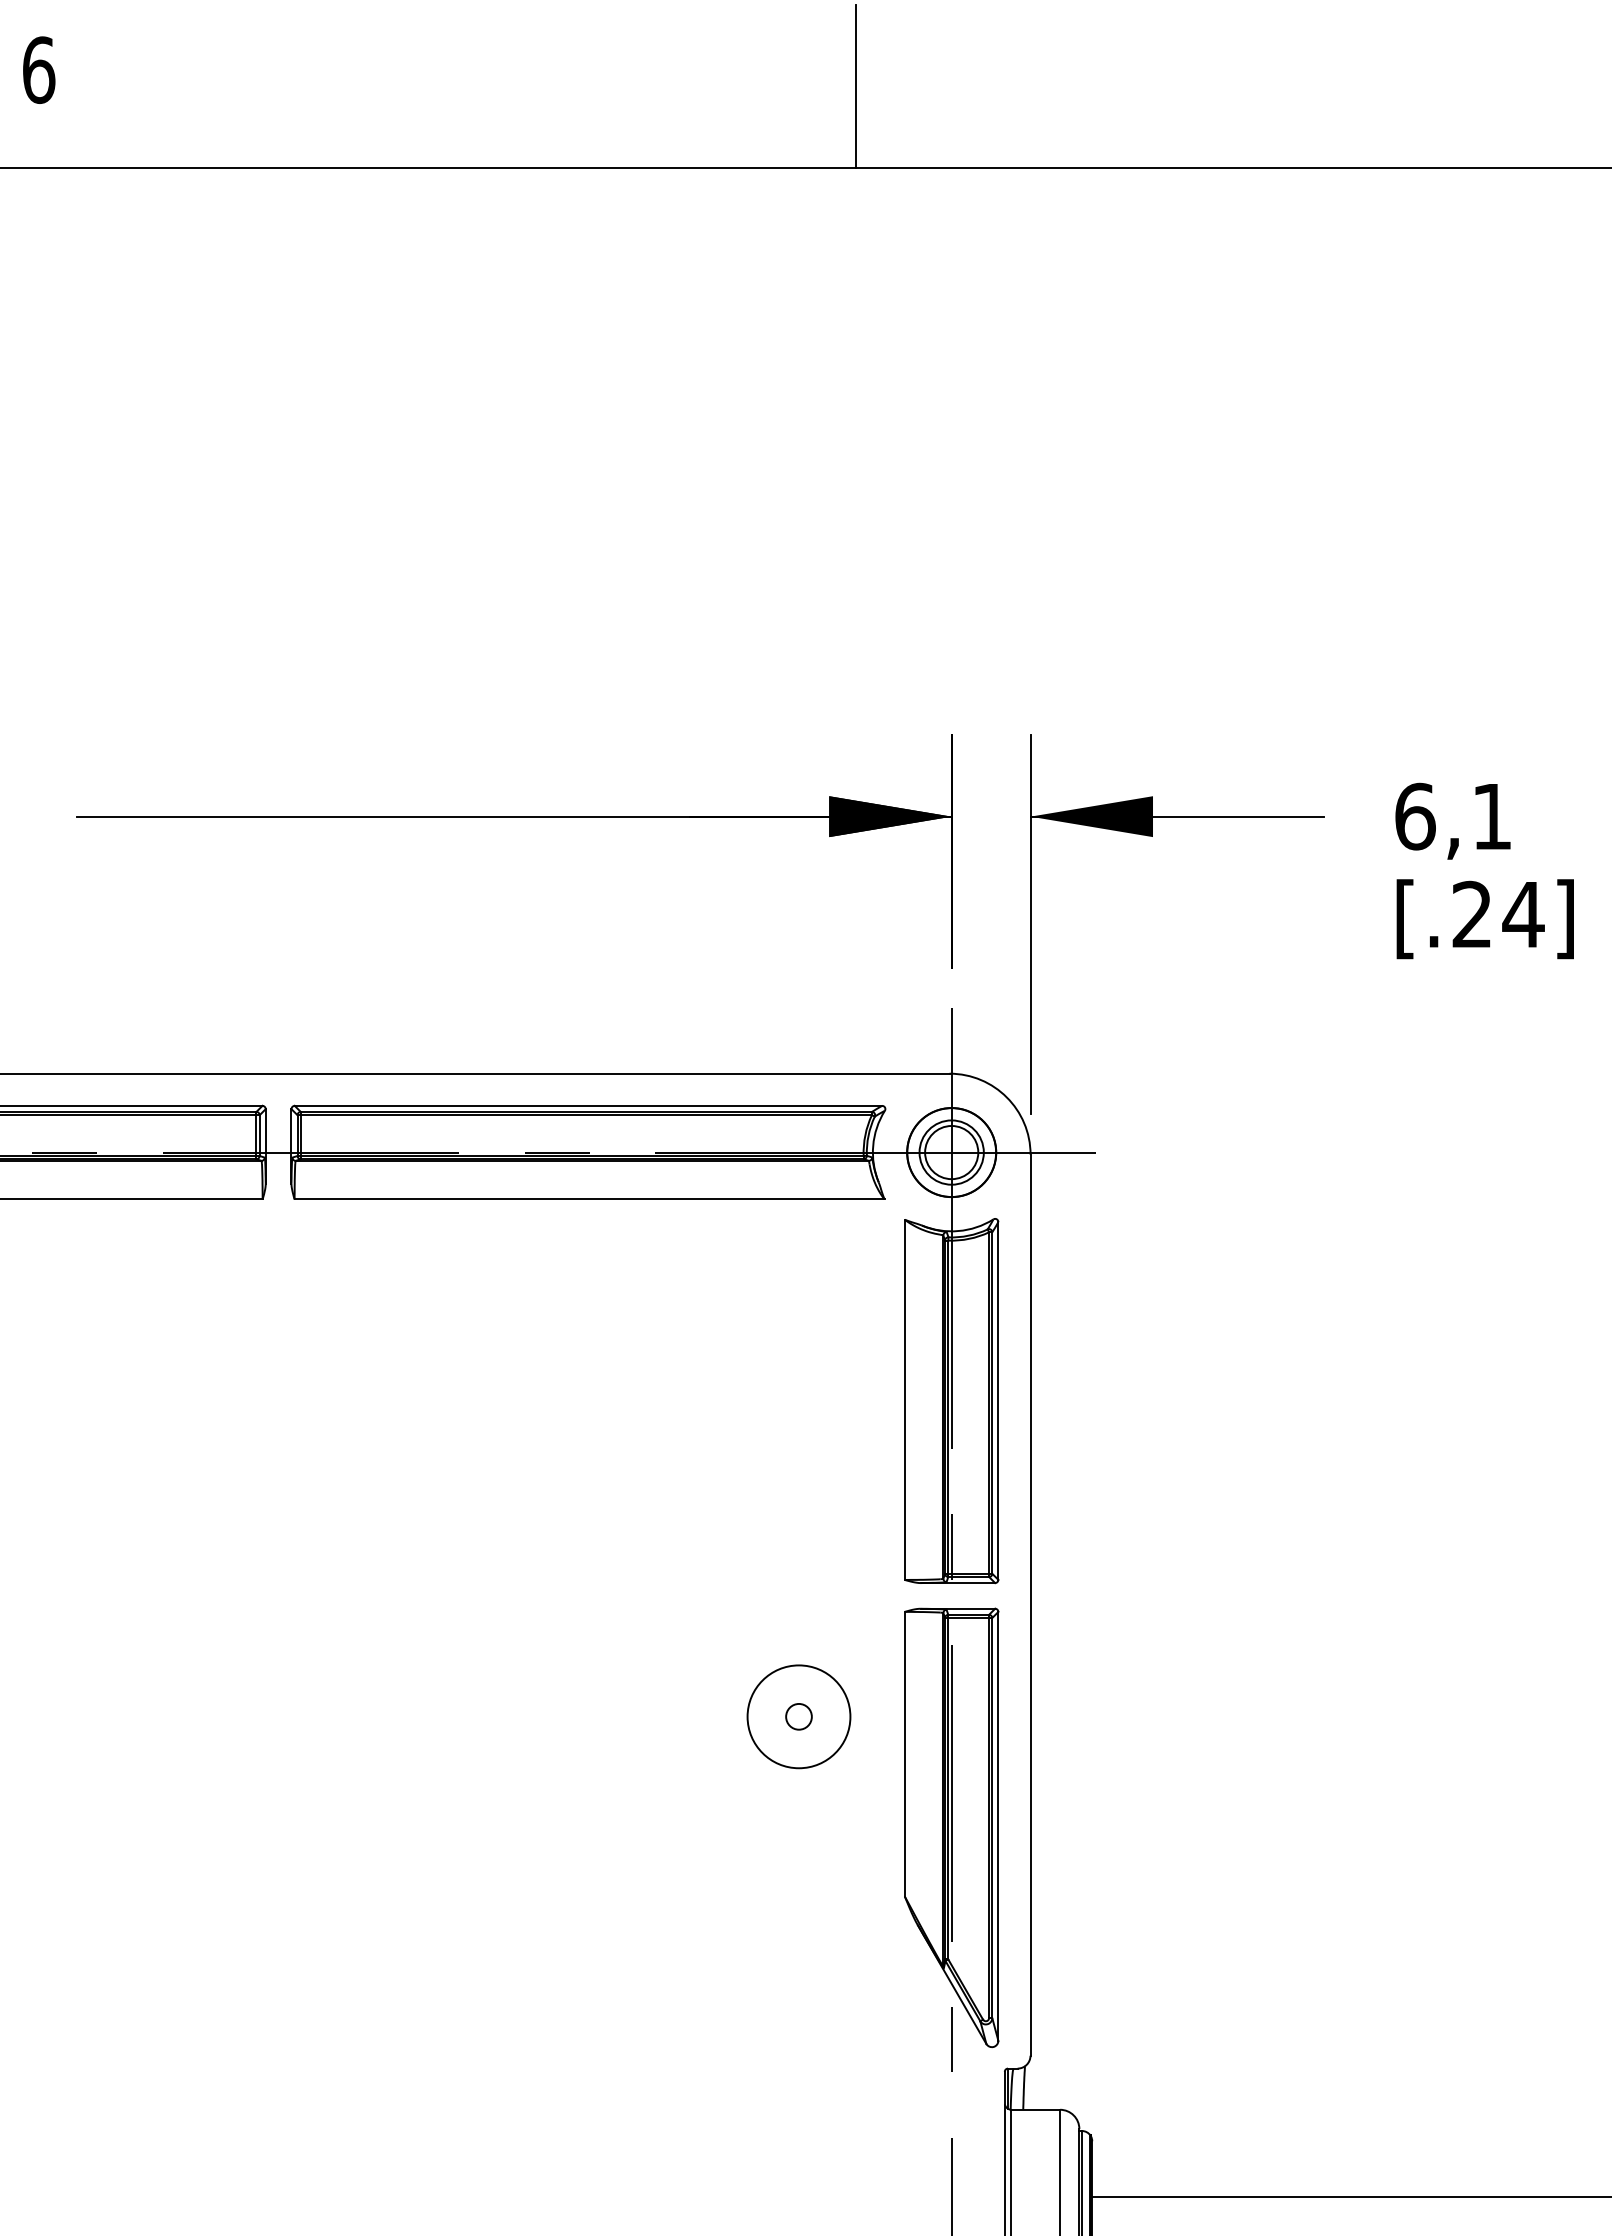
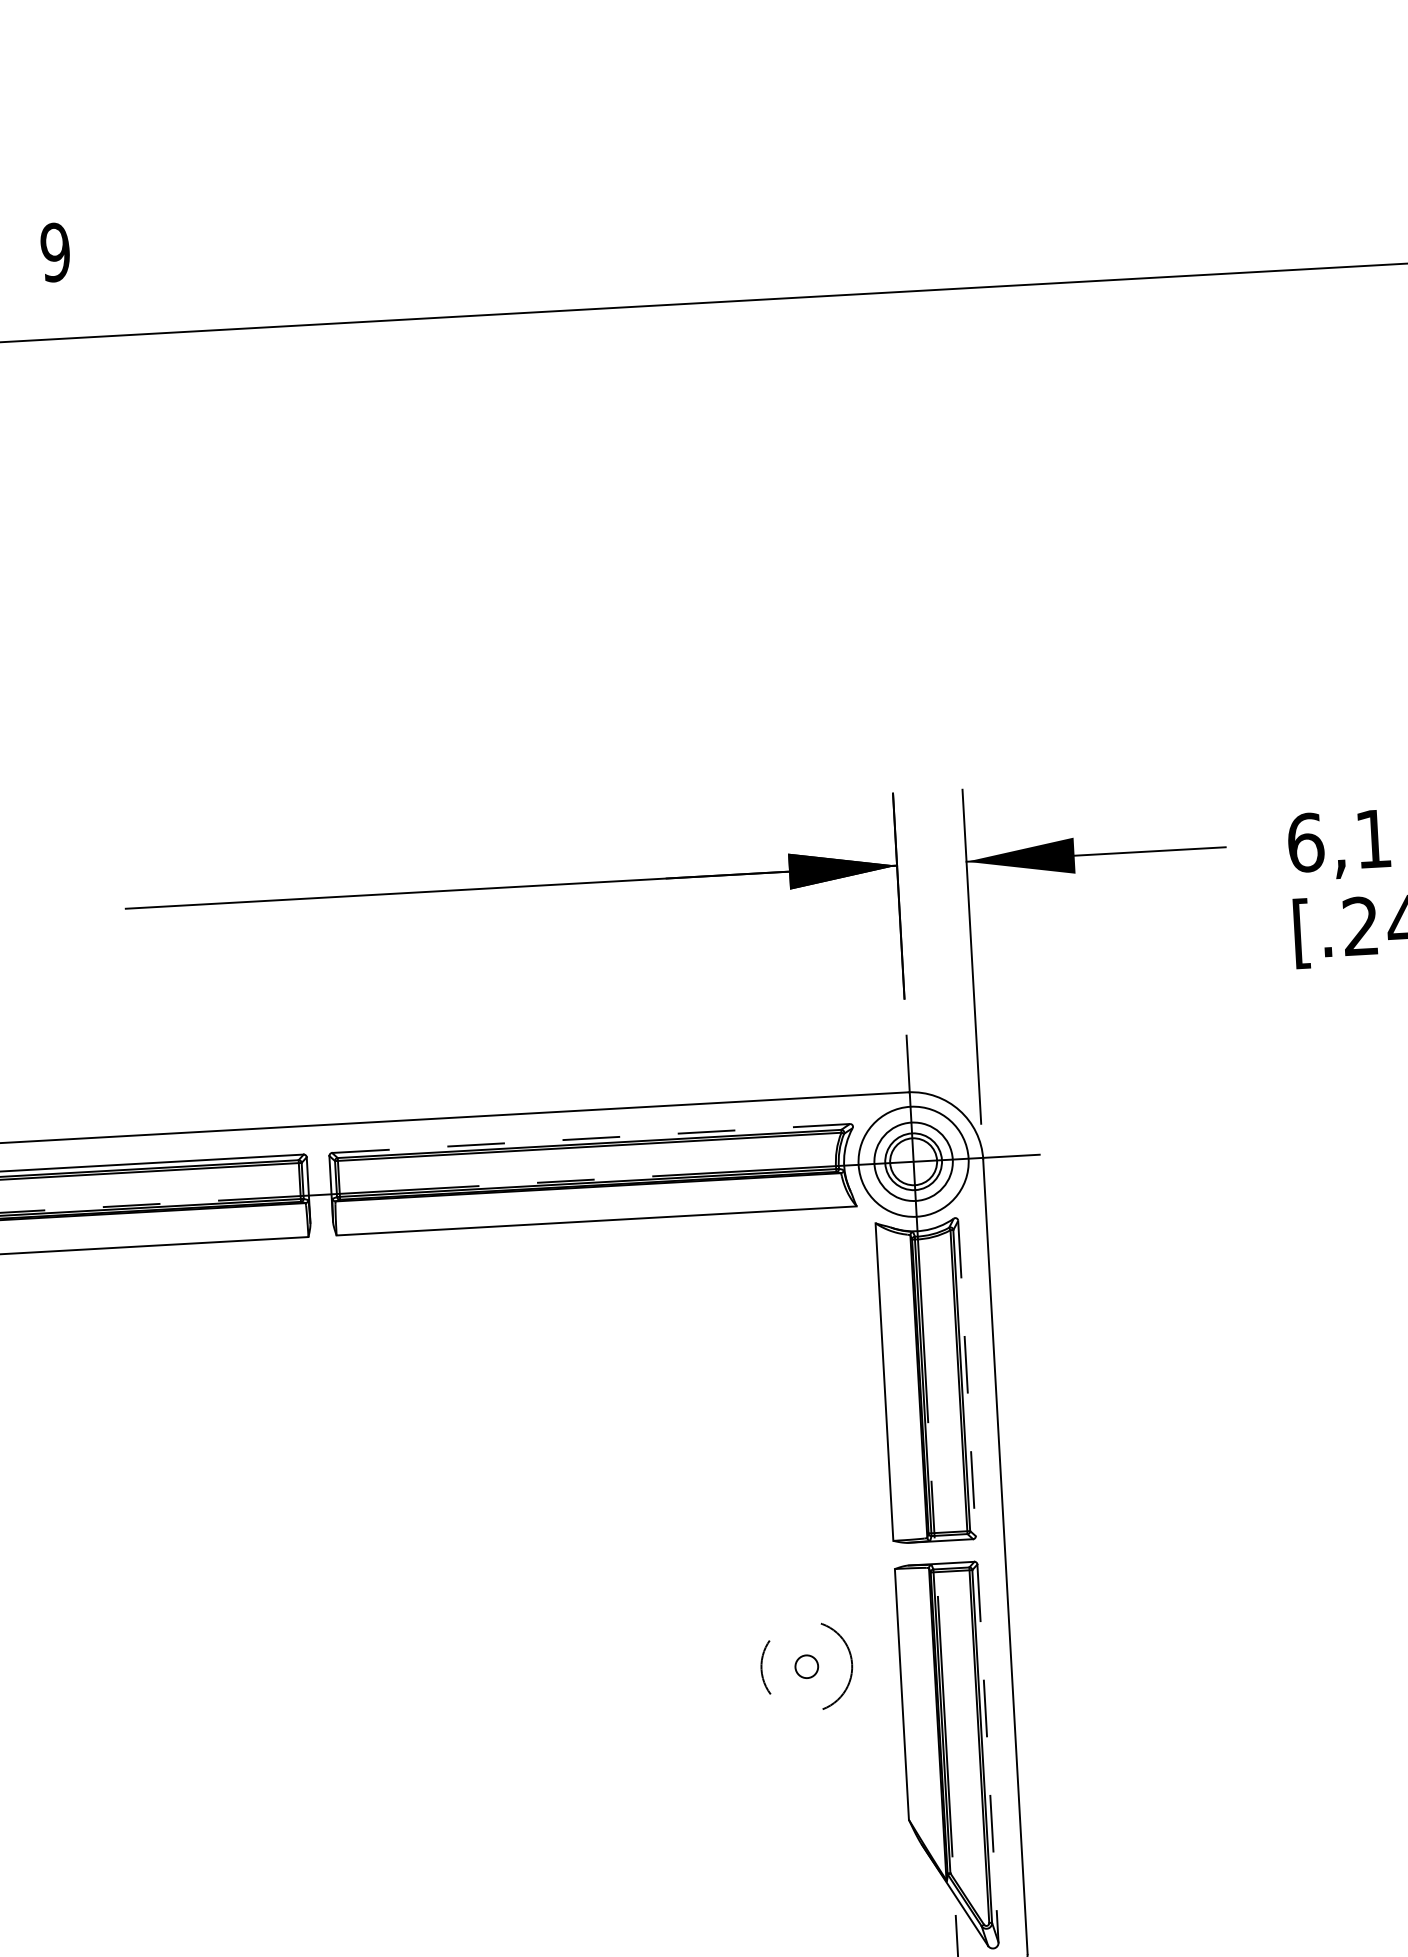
text: (38, 69) -> (55, 251), 6 -> 9
line: (855, 86) -> (776, 226), removed
line: (588, 1105) -> (591, 1138), solid -> dashed
circle: (951, 1152) -> (913, 1161), size x1.4
line: (998, 1400) -> (967, 1378), solid -> dashed
circle: (798, 1716) -> (806, 1666), solid -> dashed
line: (998, 1826) -> (988, 1753), solid -> dashed

